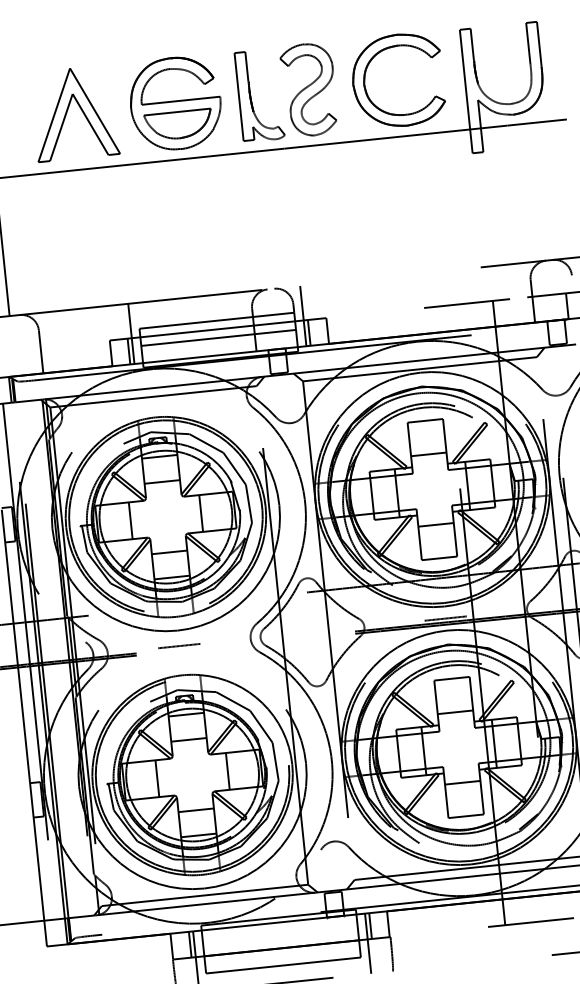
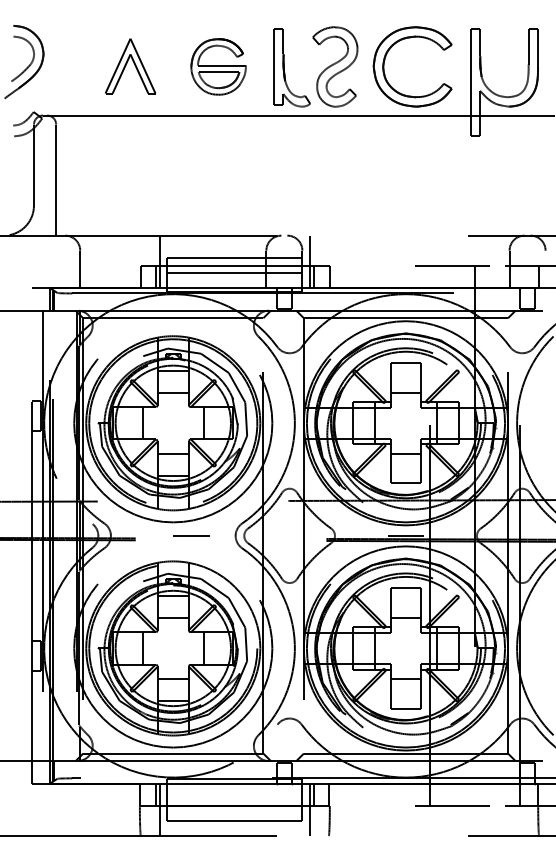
part: (175, 103) -> (218, 66), size x0.7
part: (74, 112) -> (130, 65), size x0.7
line: (179, 645) -> (191, 535), moved

